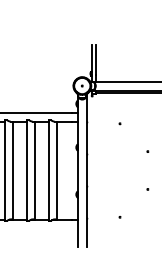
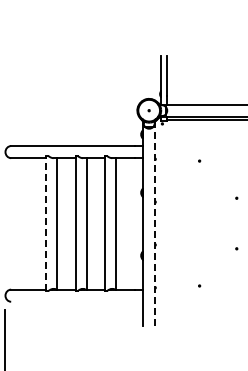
line: (5, 170) -> (46, 223), solid -> dashed
line: (87, 170) -> (155, 223), solid -> dashed

